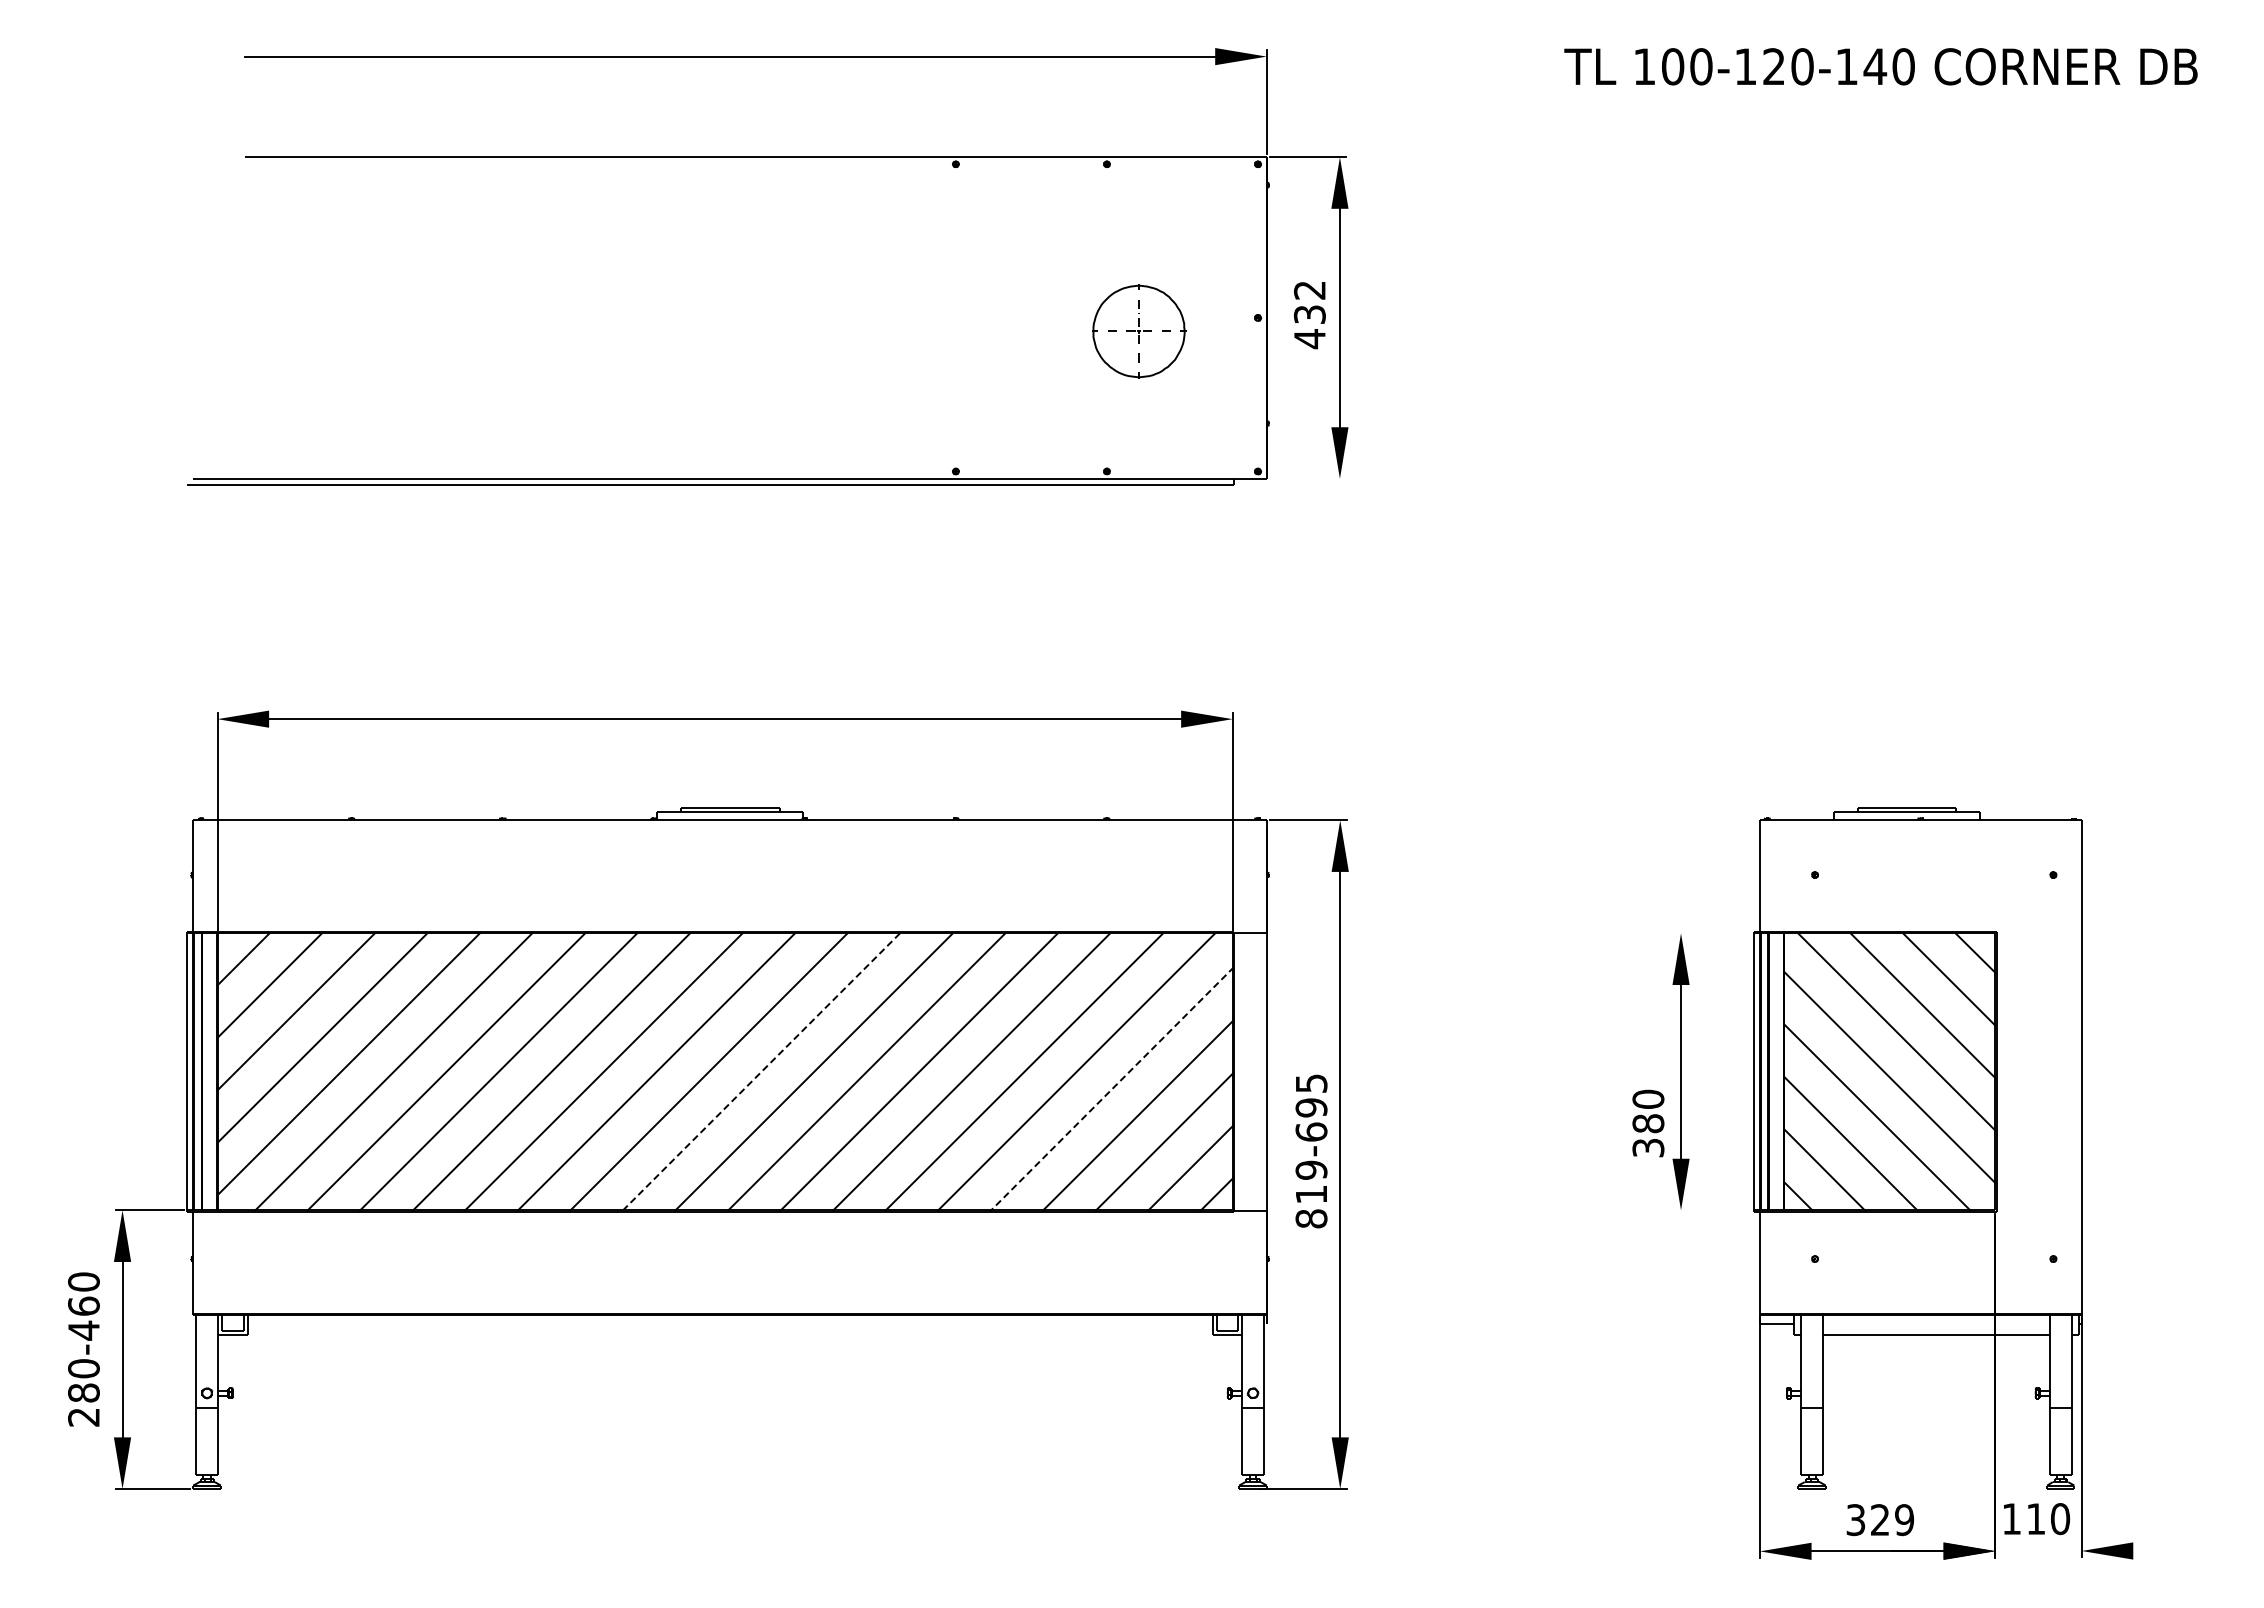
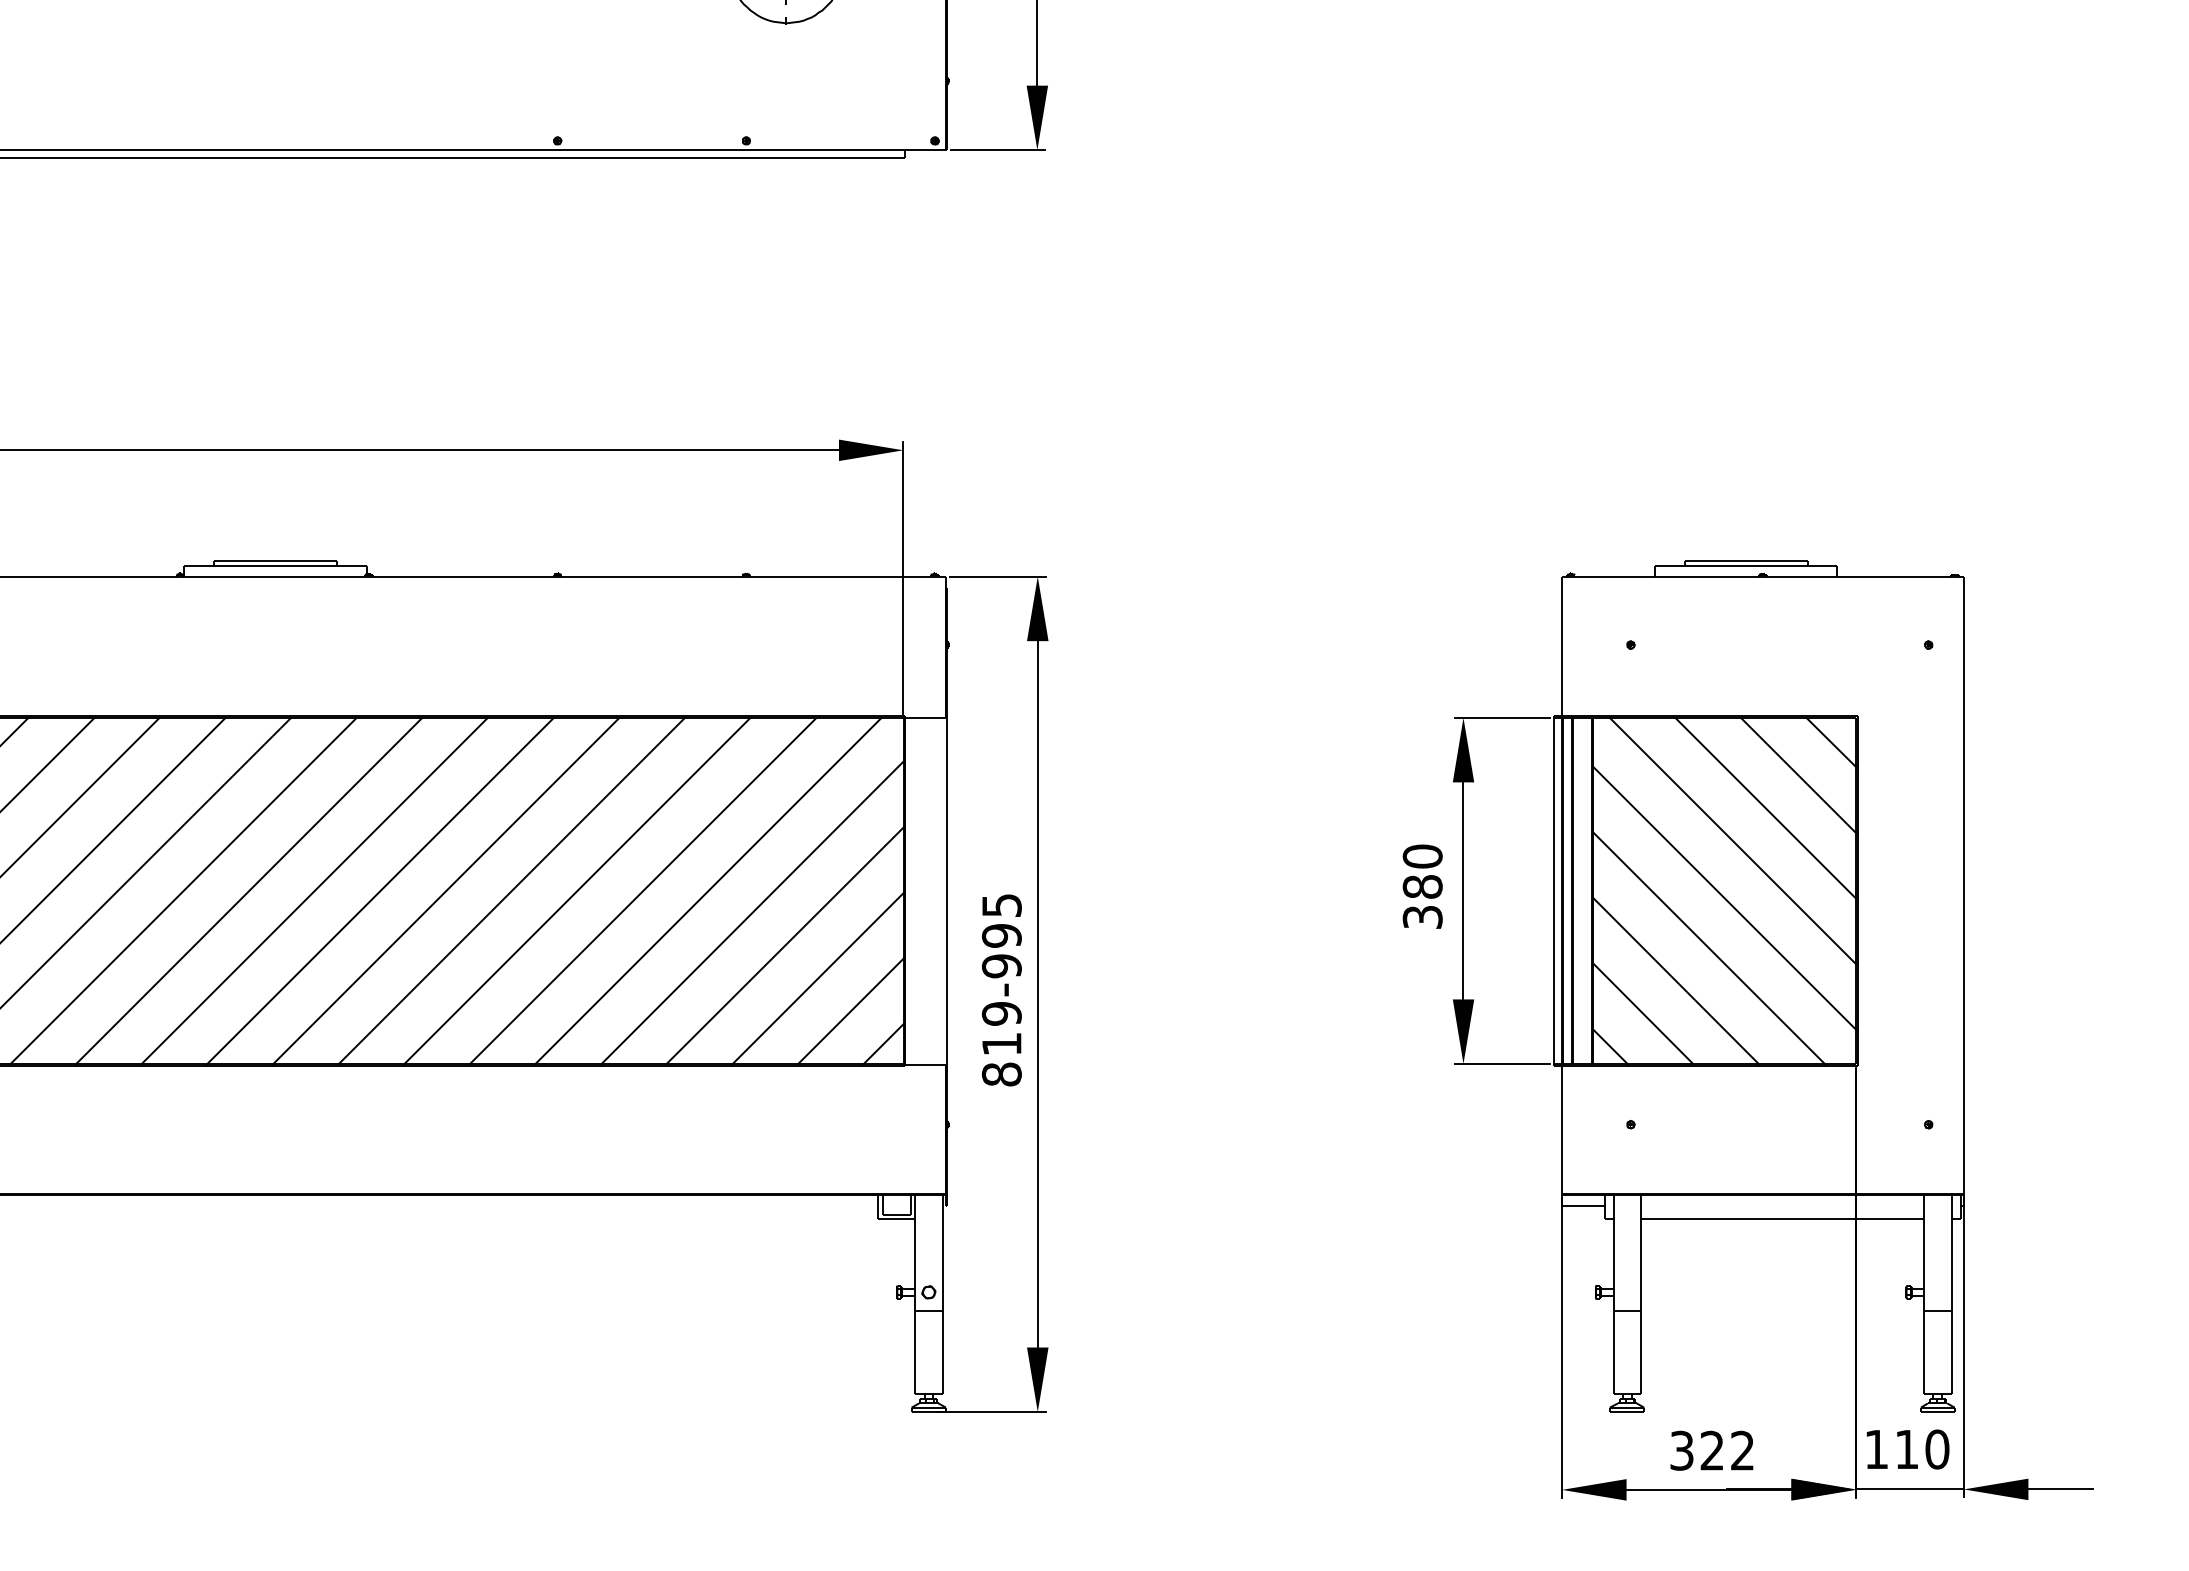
line: (1308, 478) -> (998, 149), added
line: (1712, 933) -> (1502, 718), added
line: (760, 1072) -> (313, 891), dashed -> solid
line: (1112, 1089) -> (753, 912), dashed -> solid
text: (1648, 1123) -> (1422, 886), moved
text: (1311, 1131) -> (1001, 965), 819-695 -> 819-995
line: (1712, 1210) -> (1502, 1064), added
text: (1904, 1520) -> (1742, 1451), 329 -> 322
line: (2038, 1550) -> (1910, 1488), added
line: (2158, 1550) -> (2059, 1488), added

